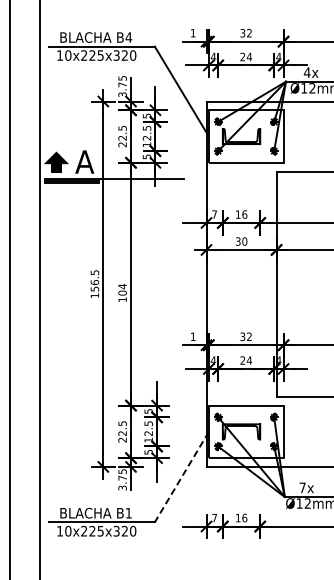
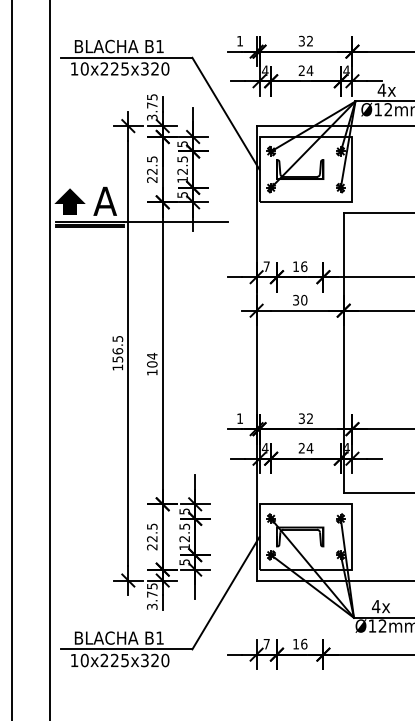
text: (128, 37) -> (159, 46), B4 -> B1
line: (181, 477) -> (225, 593), dashed -> solid
text: (302, 487) -> (376, 606), 7x -> 4x

